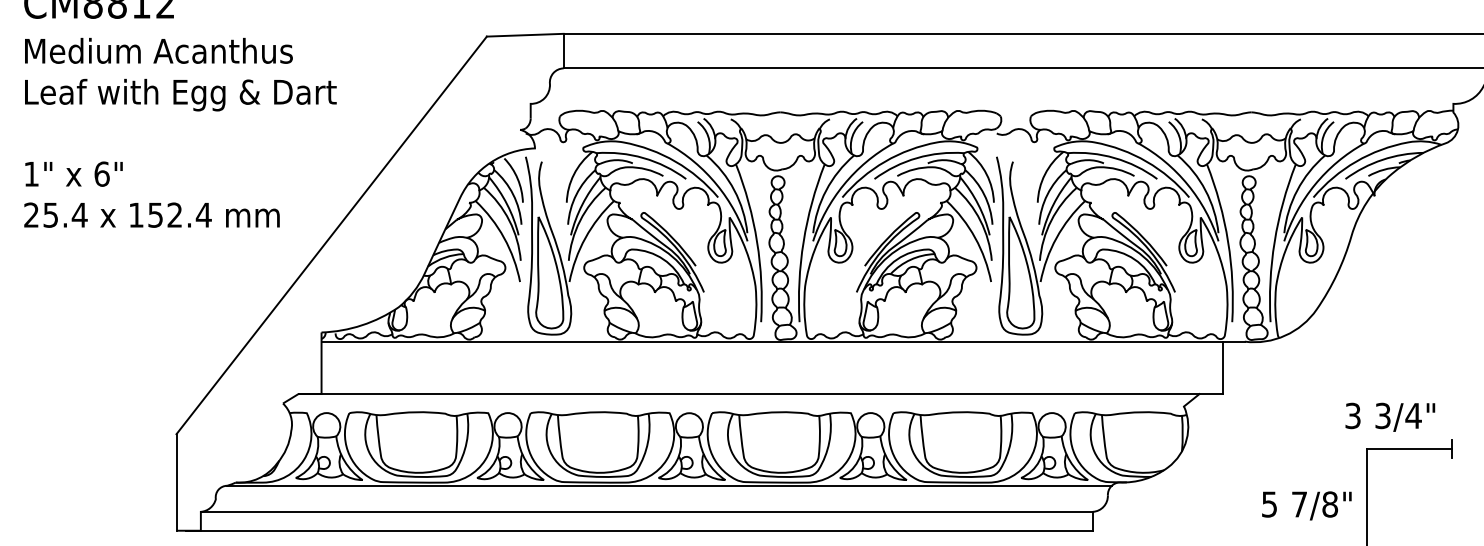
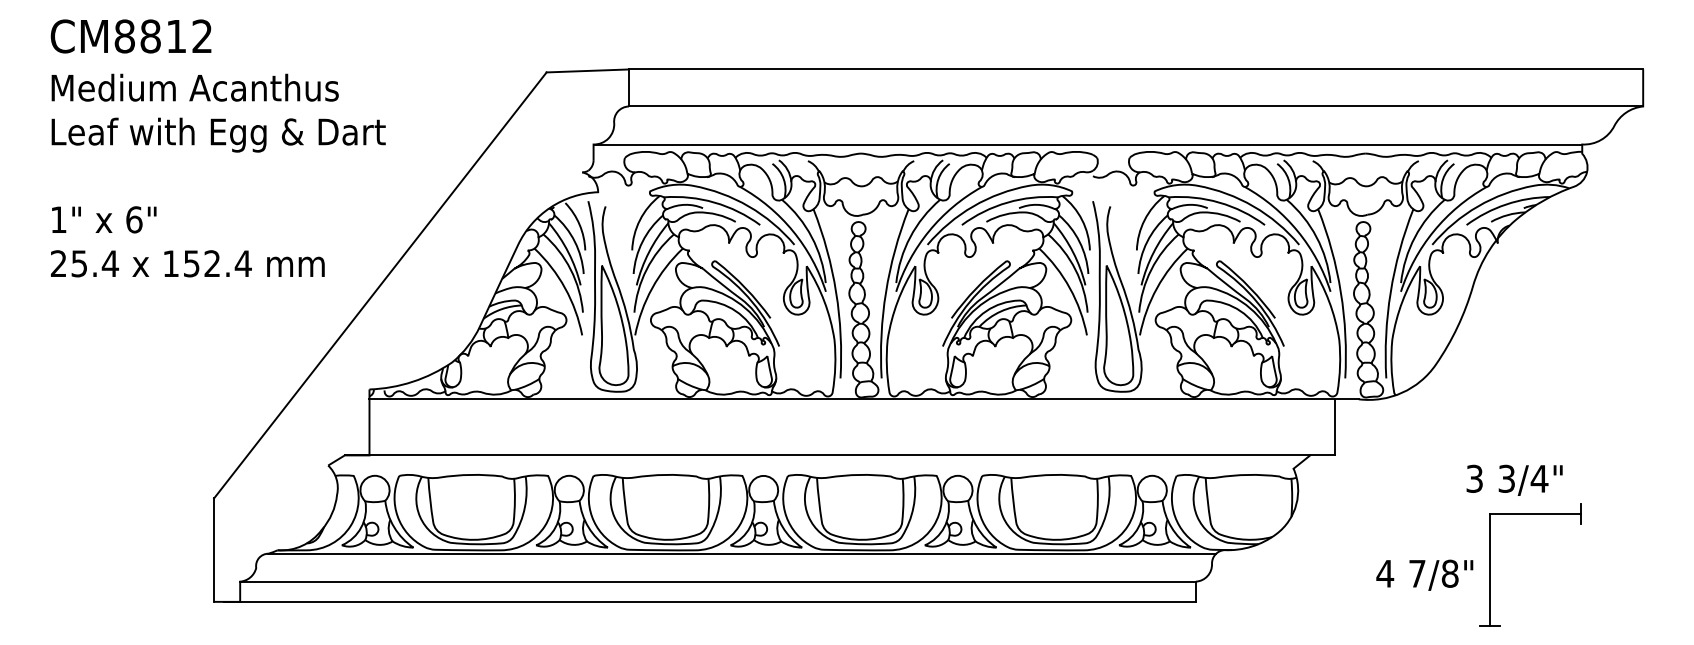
line: (991, 103) -> (1087, 144), added
text: (1269, 504) -> (1385, 573), 5 -> 4

